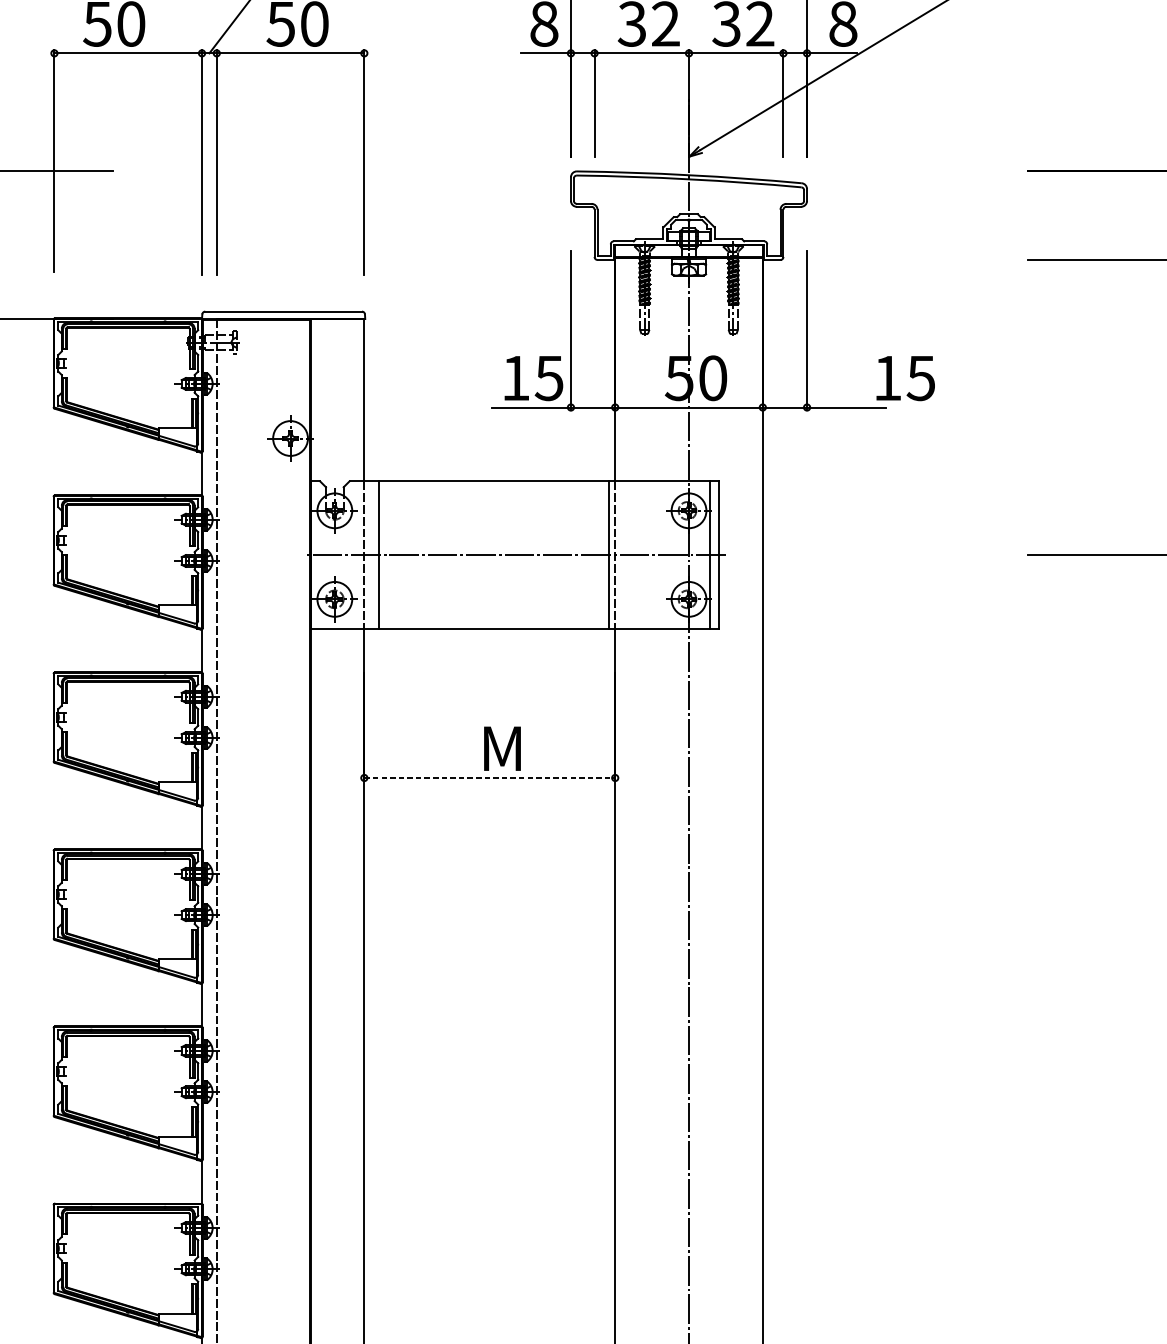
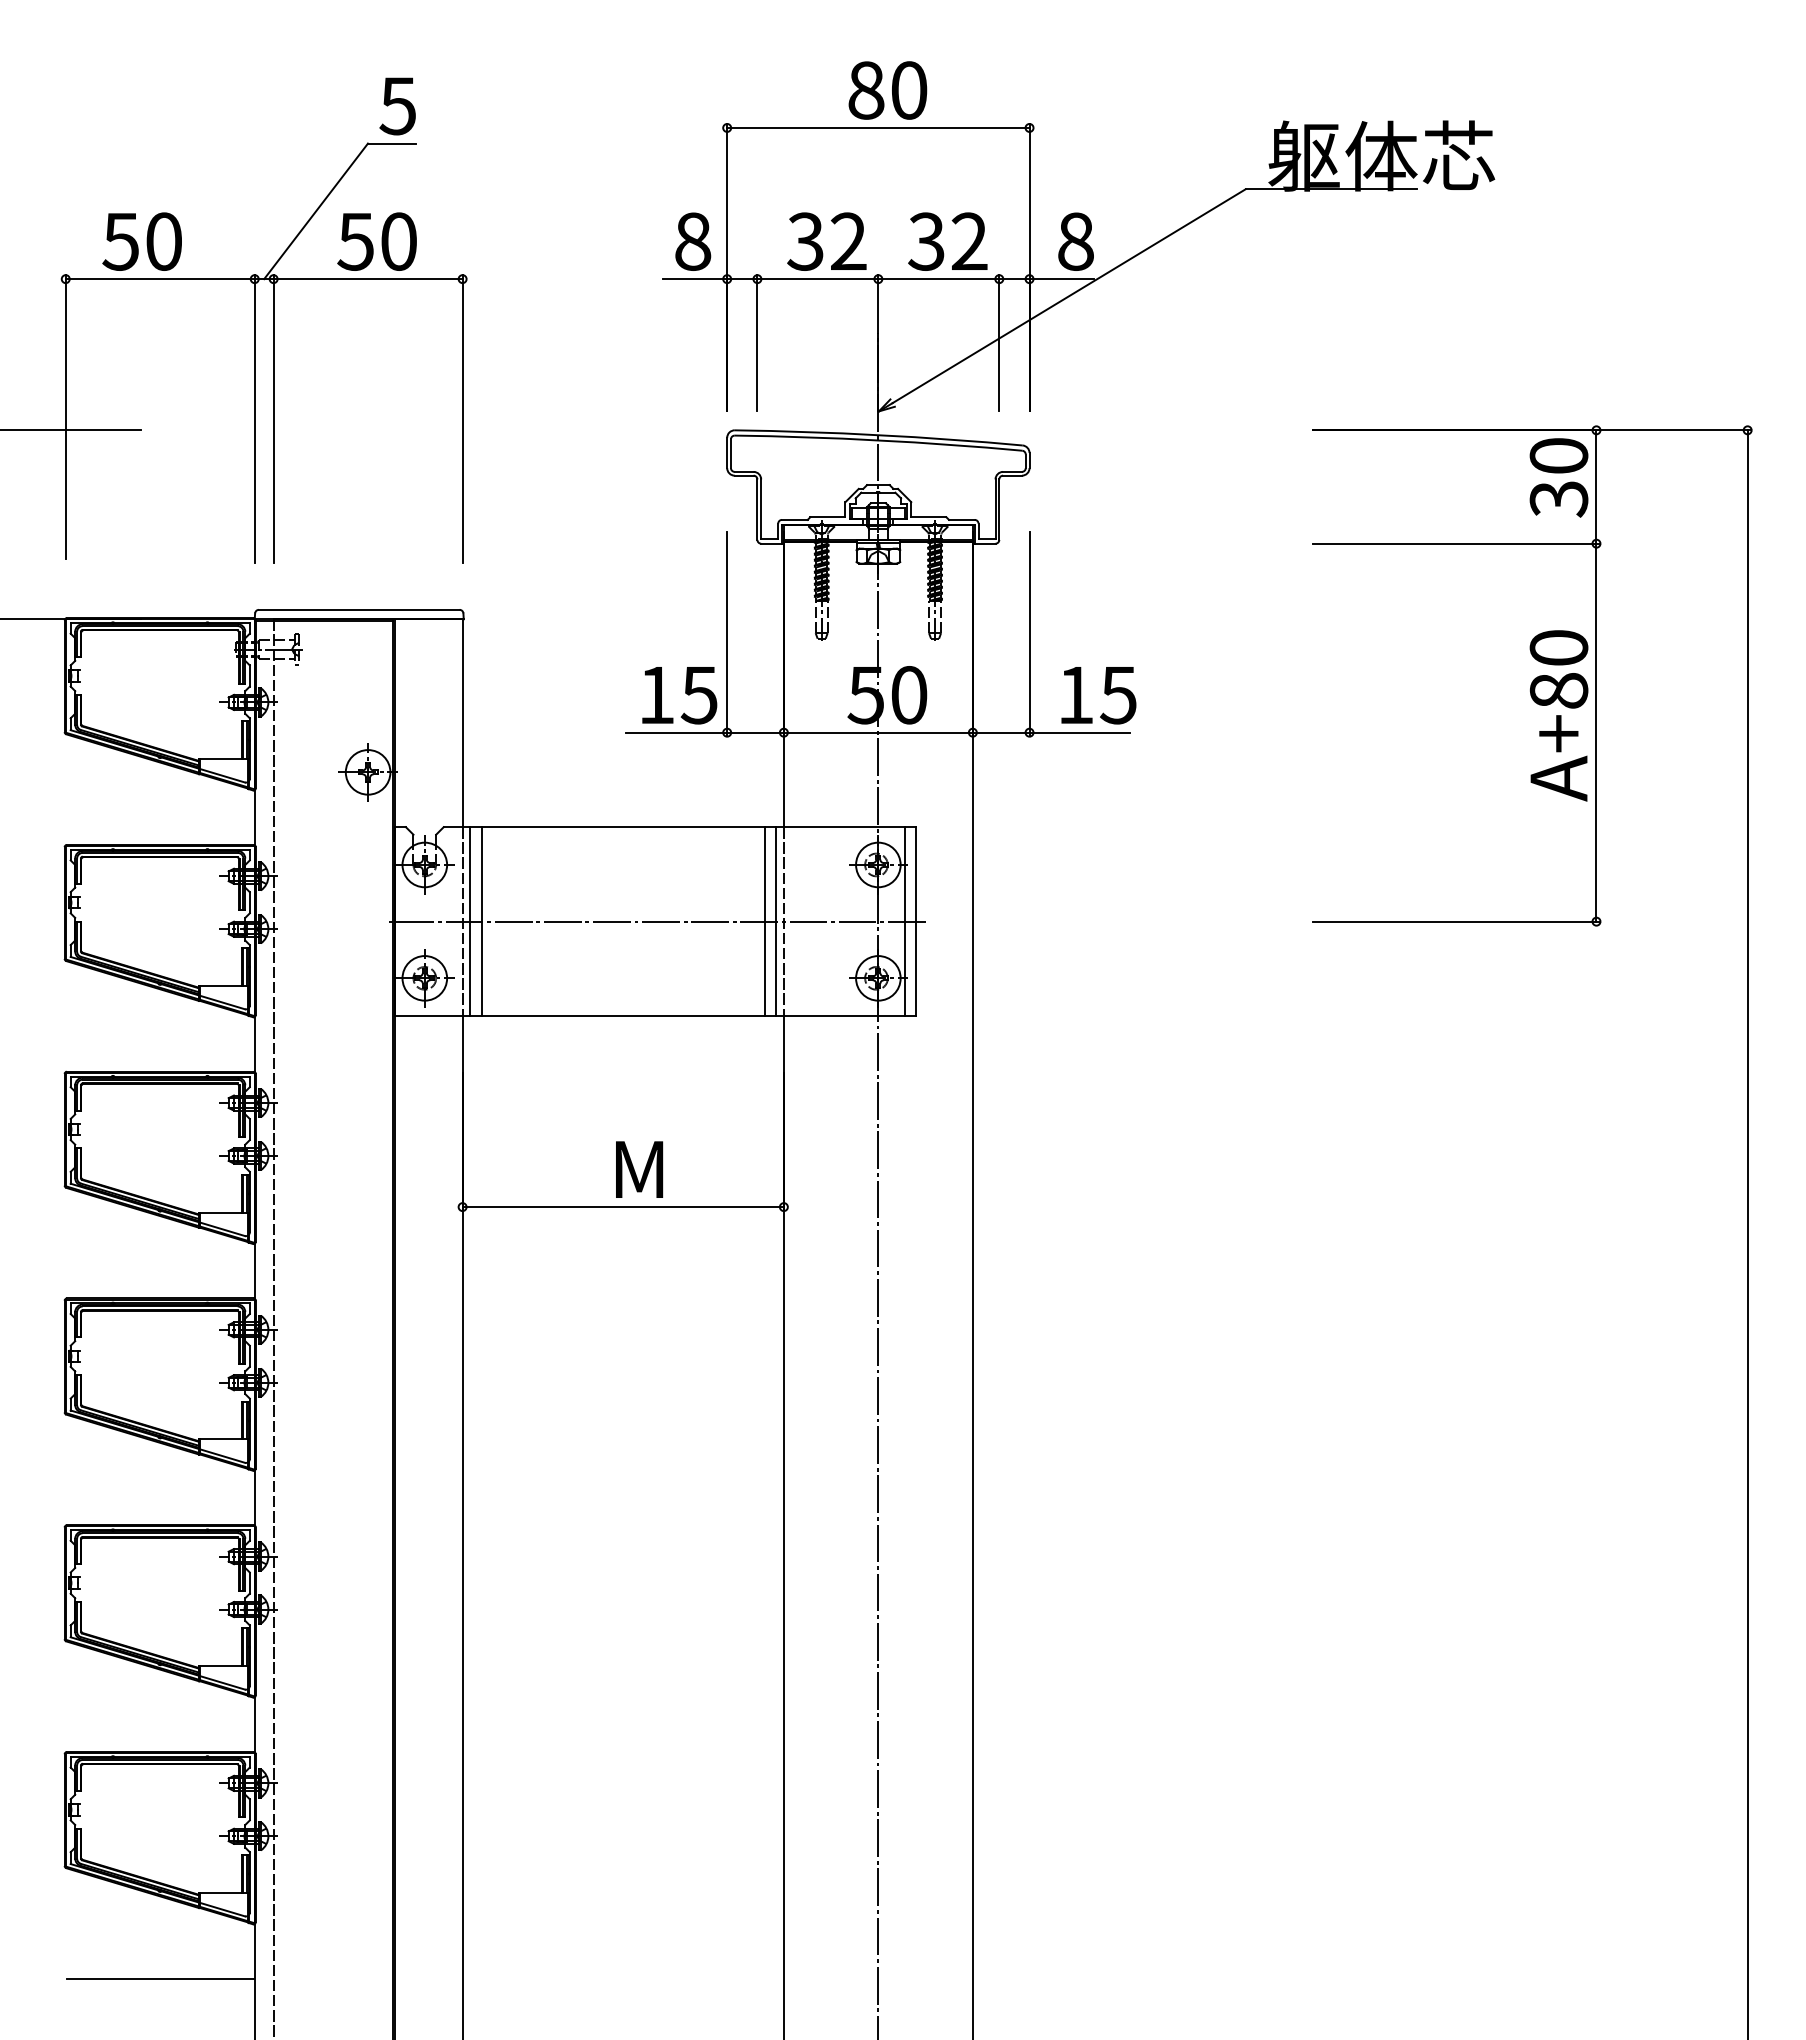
text: (905, 378) -> (1098, 695), moved
line: (370, 554) -> (470, 921), added
line: (600, 554) -> (764, 921), added
line: (489, 778) -> (623, 1207), dashed -> solid

